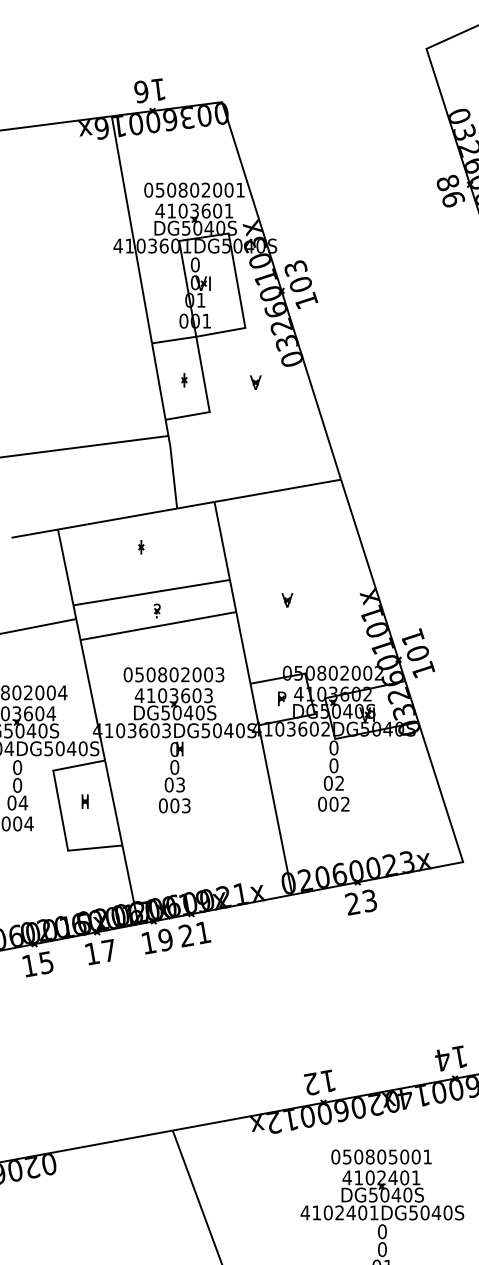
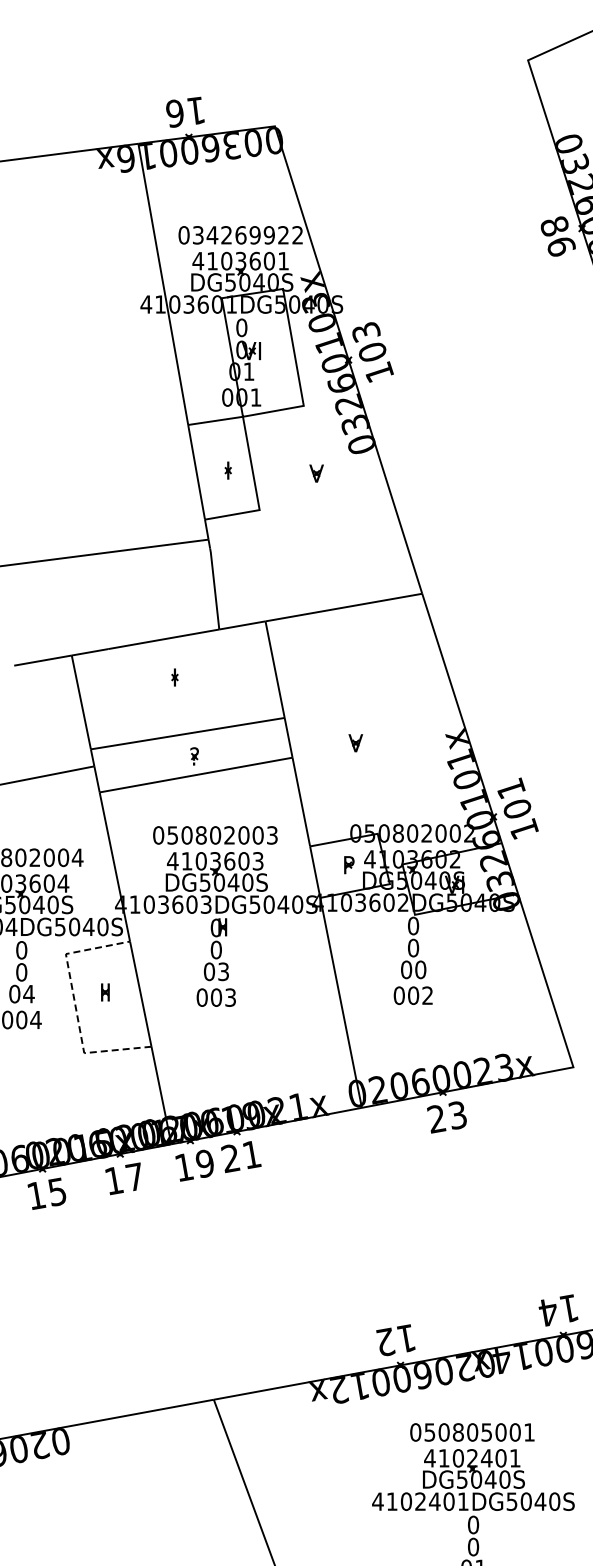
text: (199, 190) -> (247, 235), 050802001 -> 034269922
text: (339, 783) -> (420, 969), 02 -> 00
line: (61, 811) -> (75, 1004), solid -> dashed

